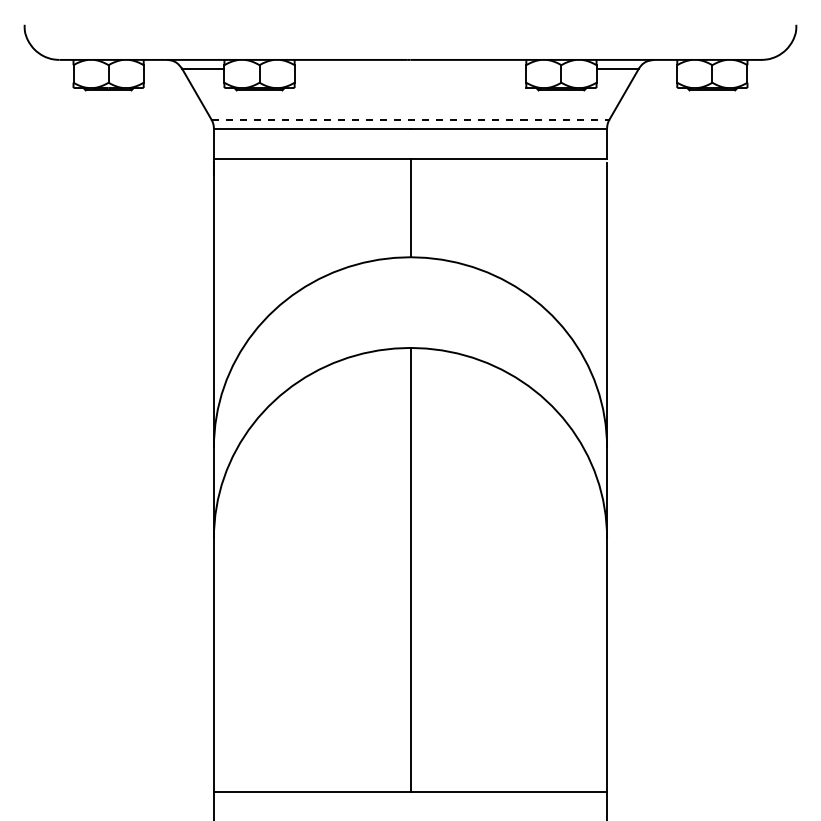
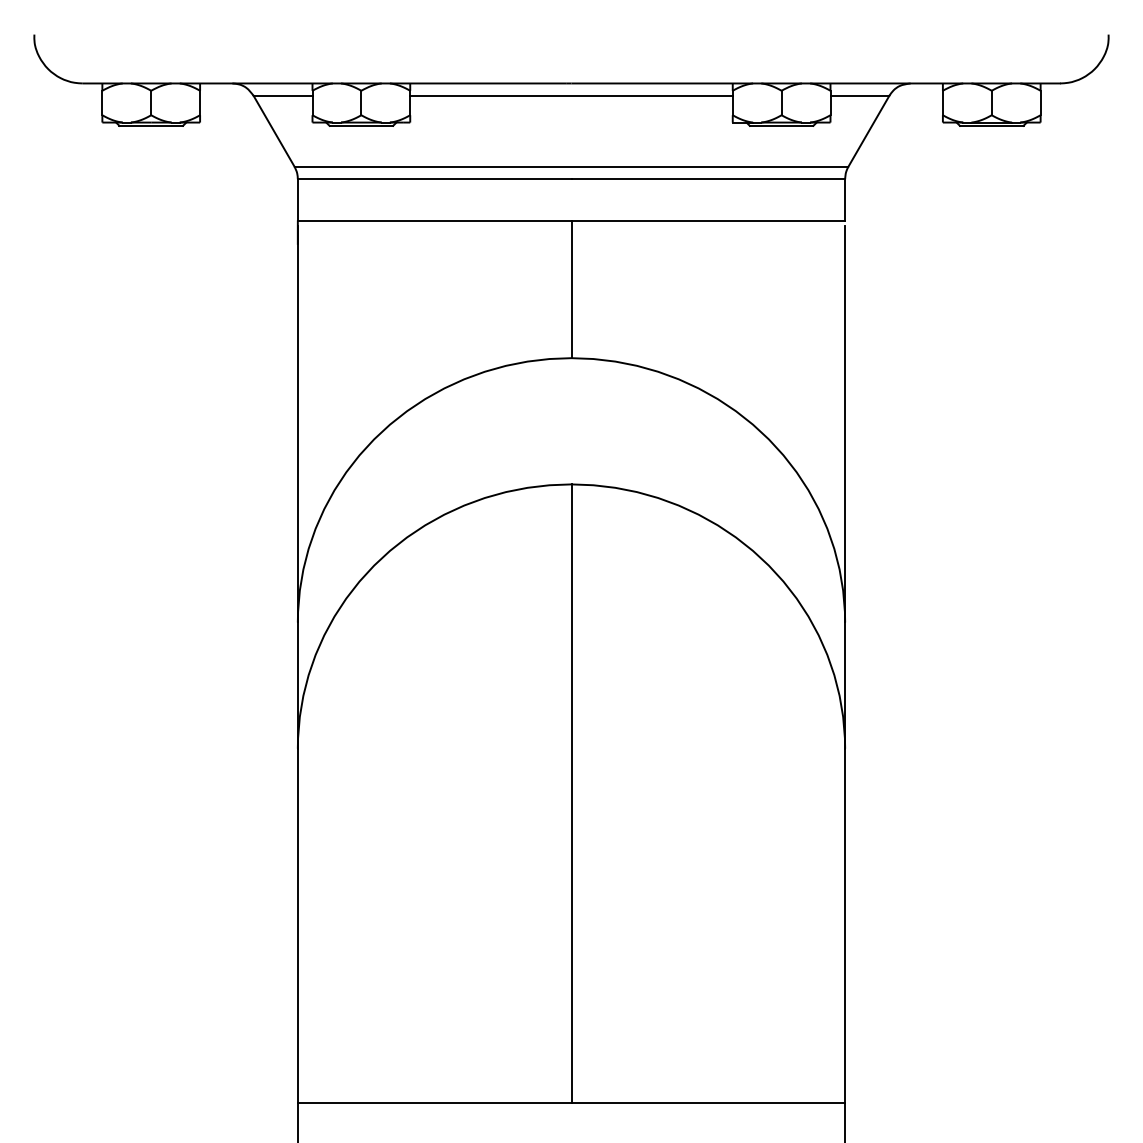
line: (410, 68) -> (571, 95), added
line: (410, 119) -> (571, 166), dashed -> solid

